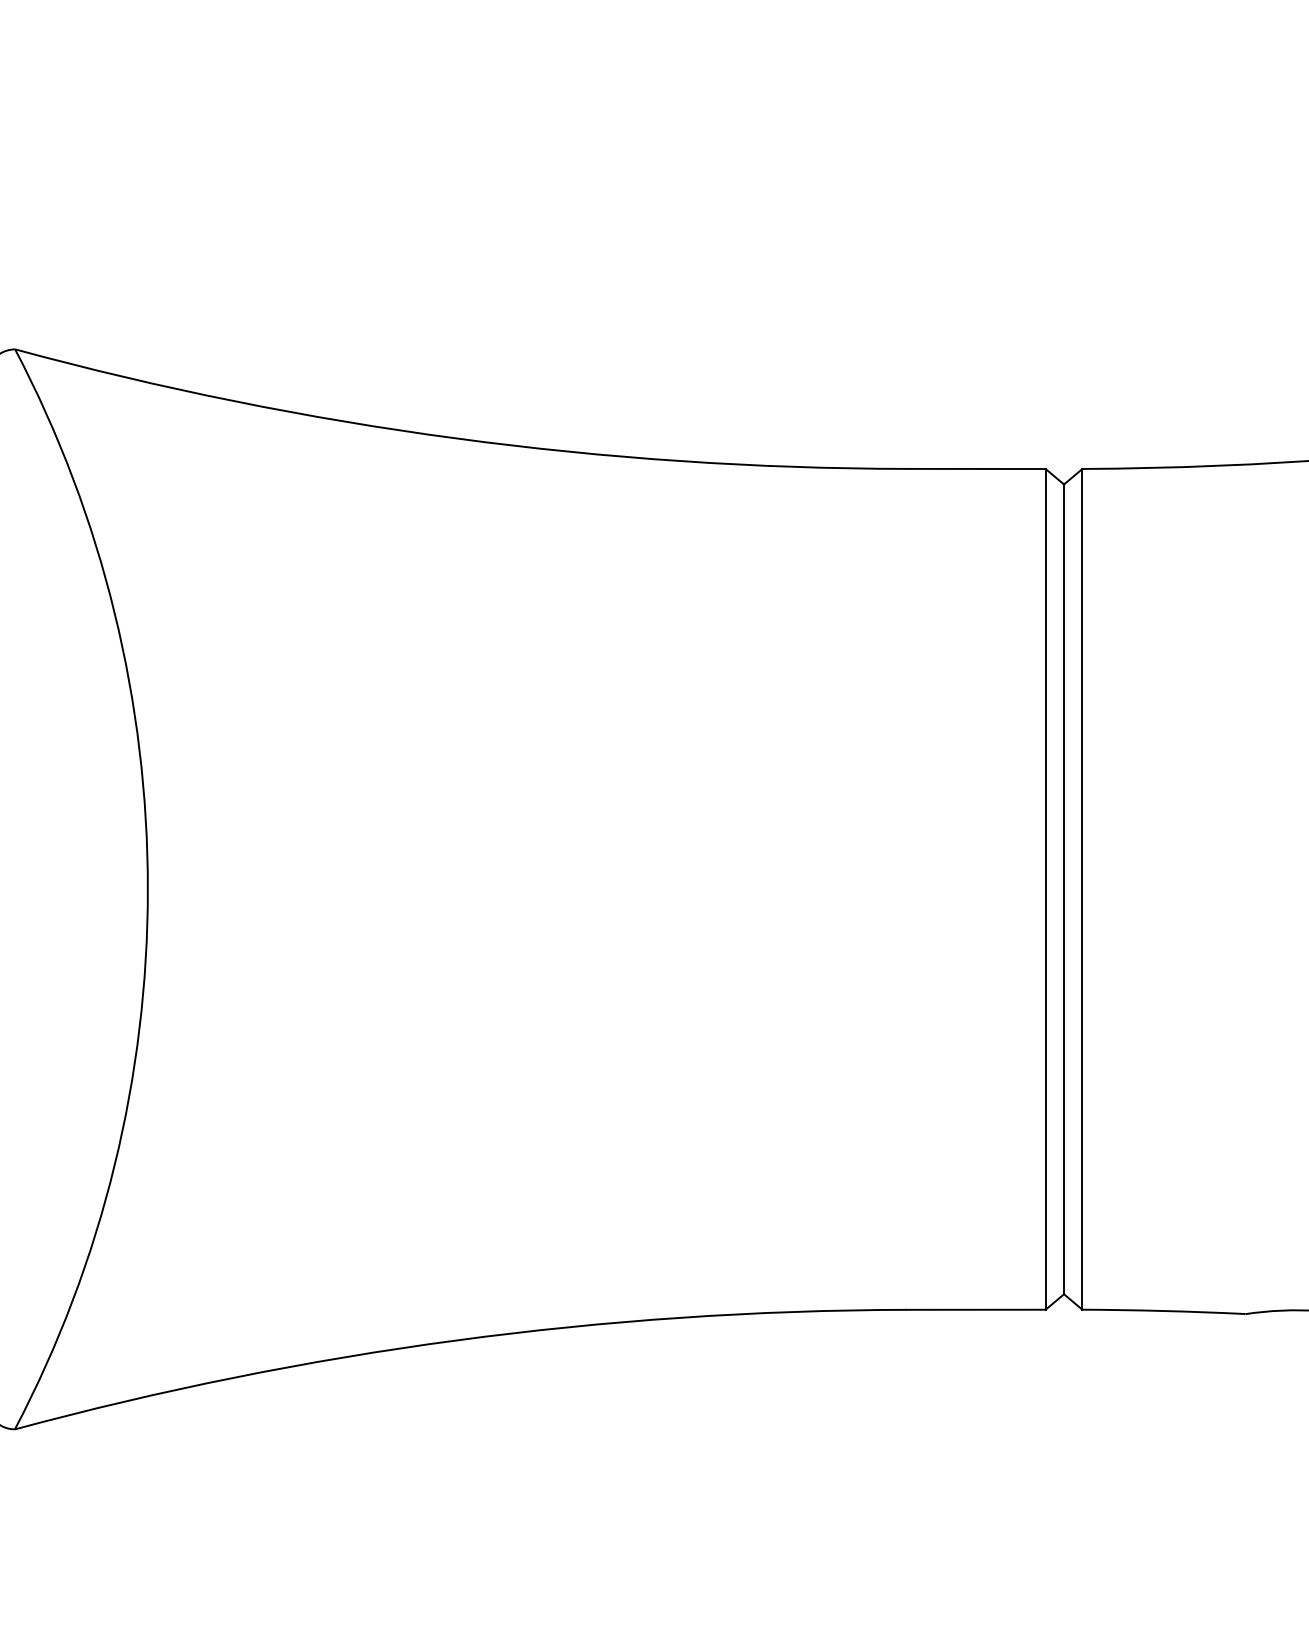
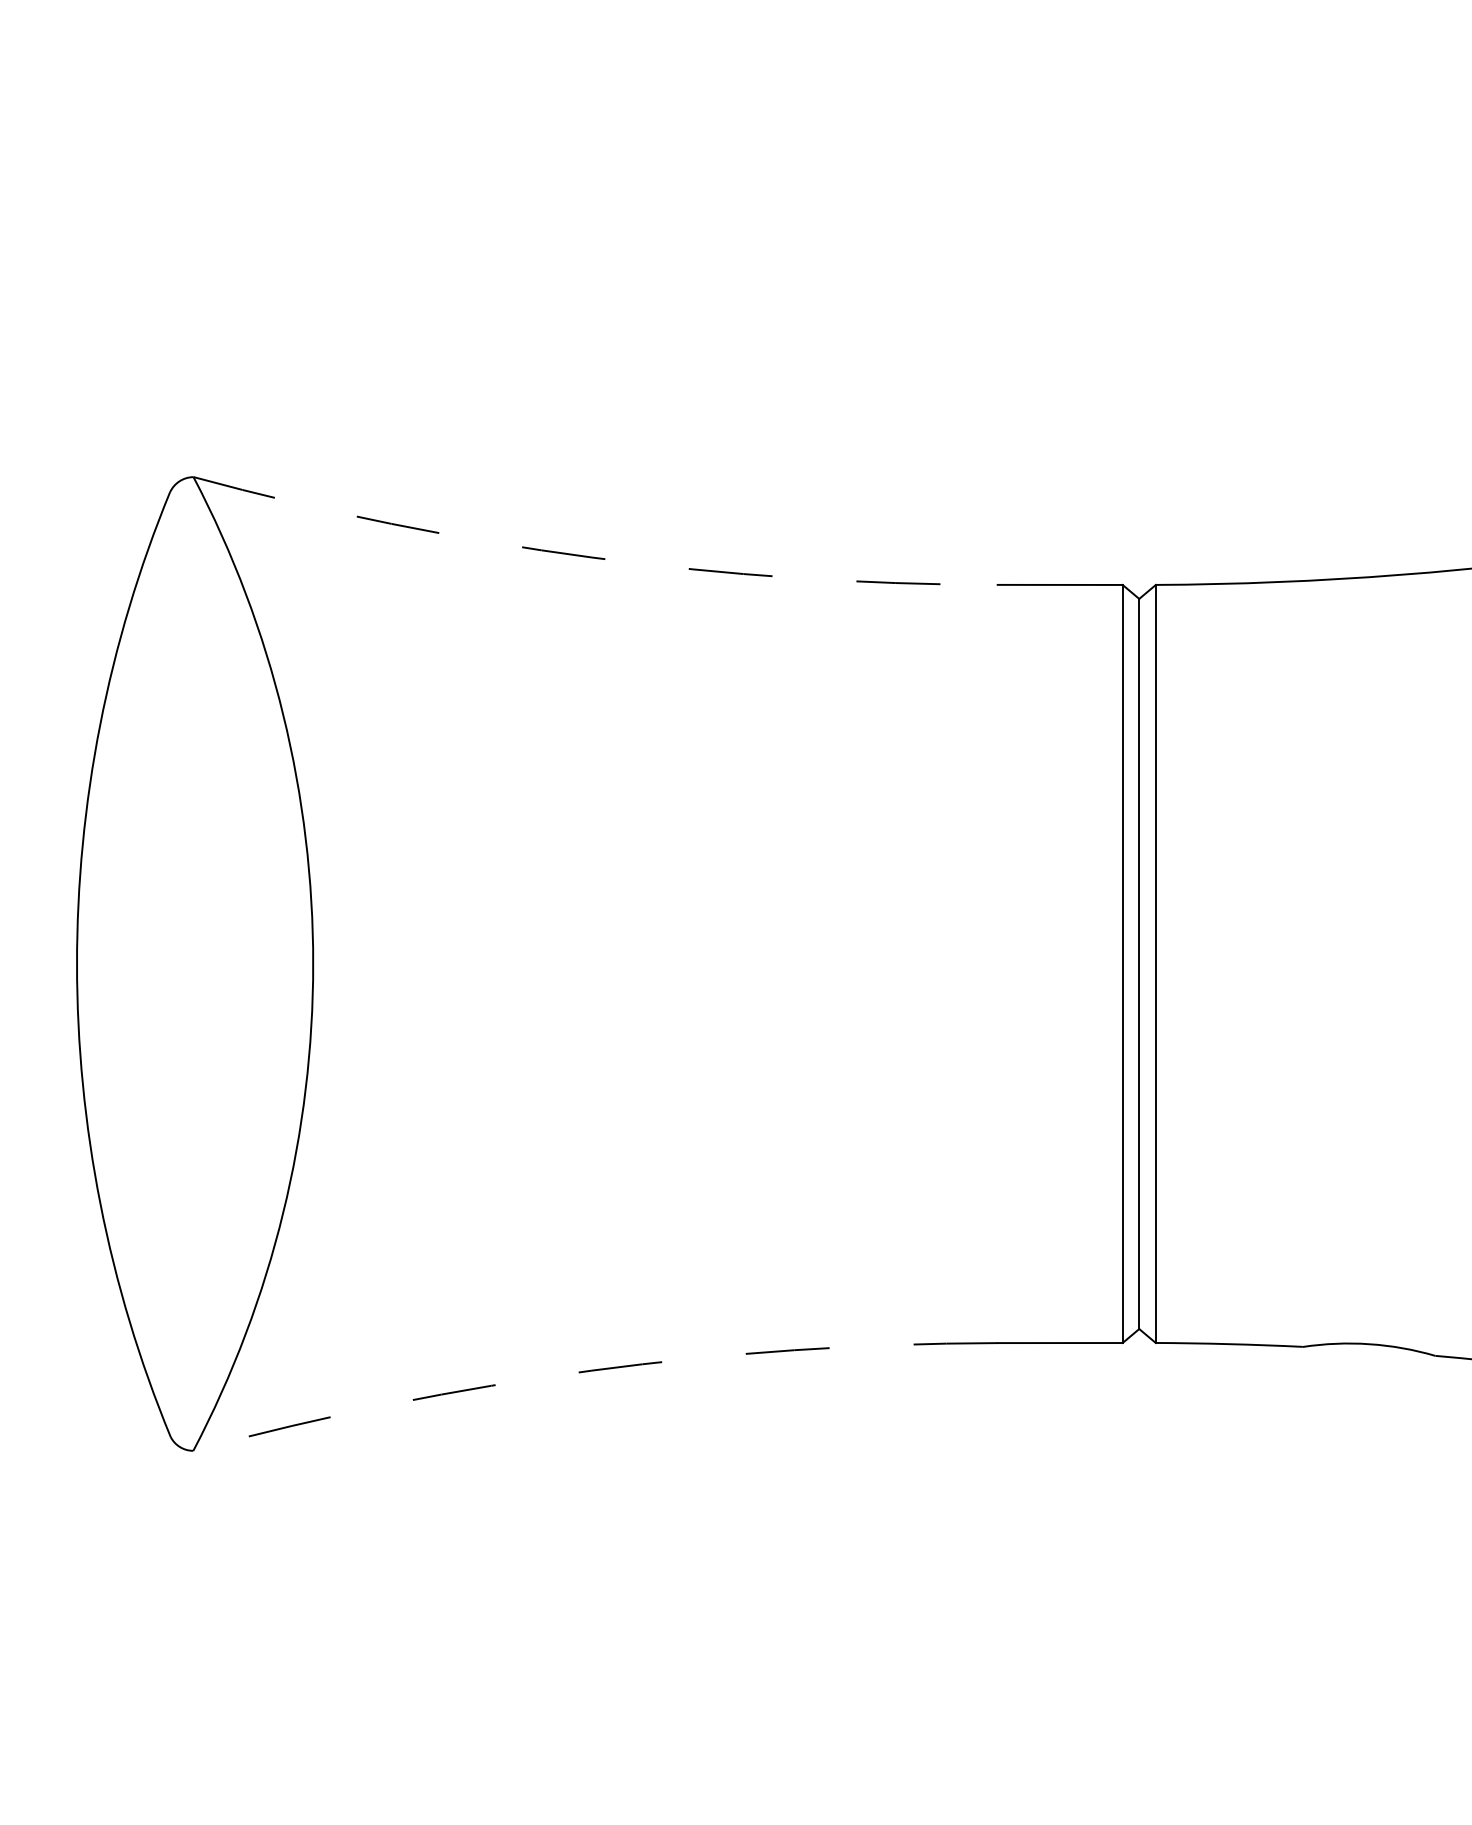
arc: (456, 438) -> (591, 557), solid -> dashed
arc: (456, 1340) -> (591, 1370), solid -> dashed

